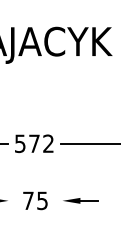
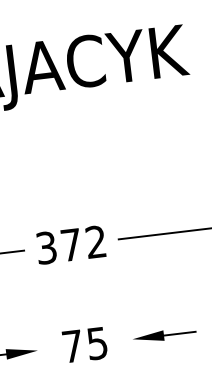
text: (20, 143) -> (46, 247), 572 -> 372

